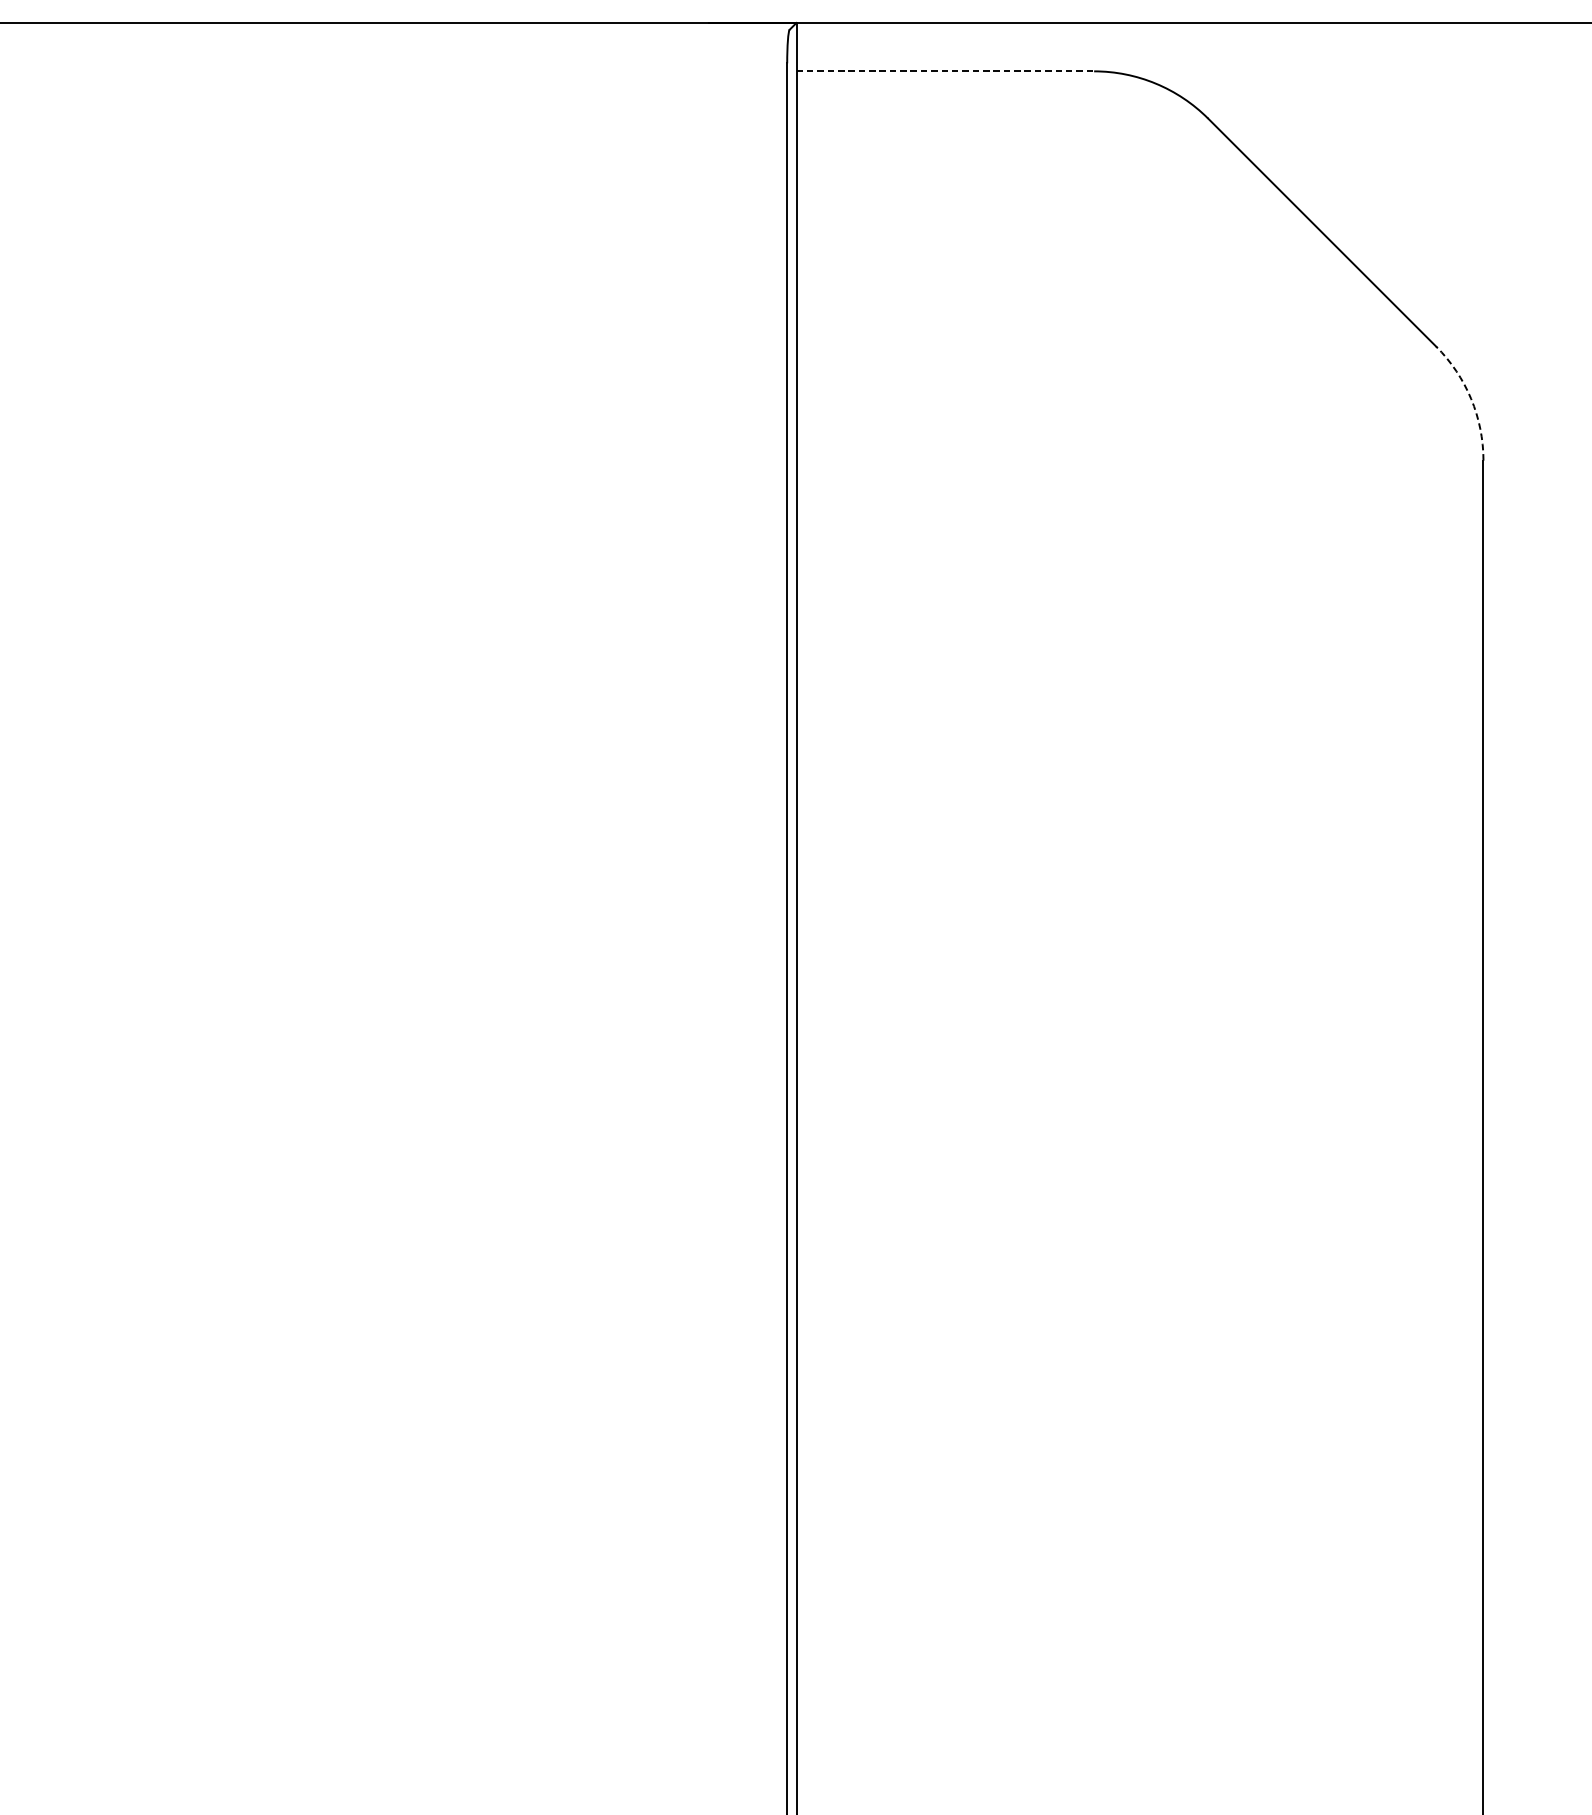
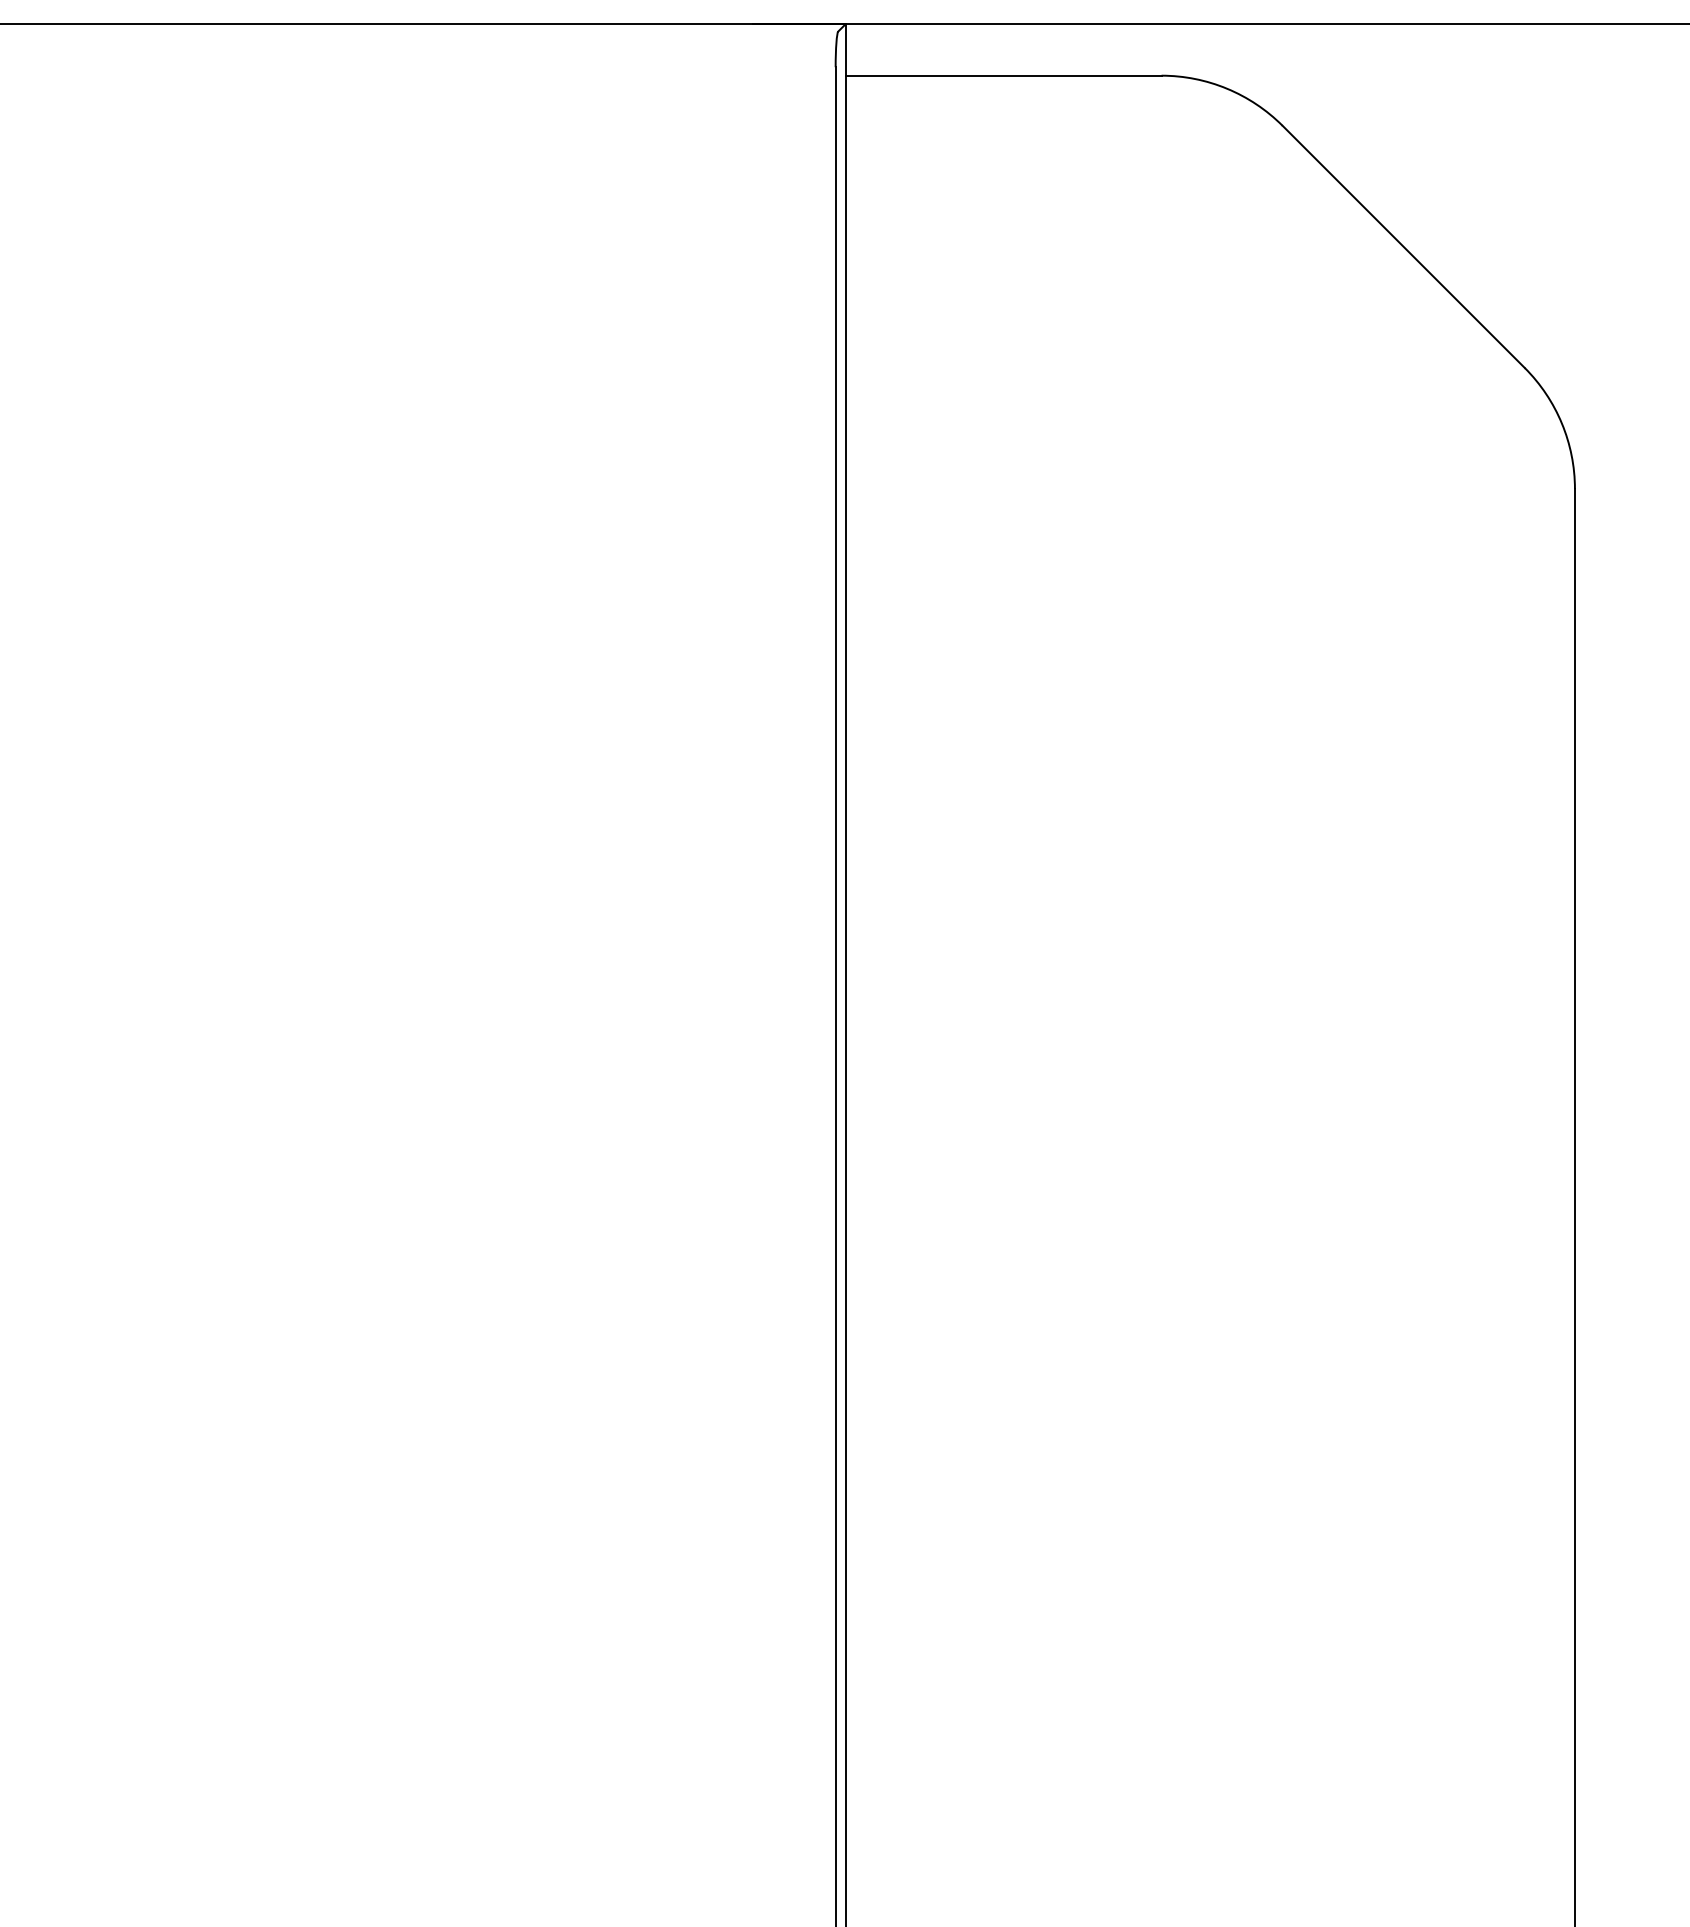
line: (946, 71) -> (1004, 75), dashed -> solid
arc: (1470, 398) -> (1561, 423), dashed -> solid

